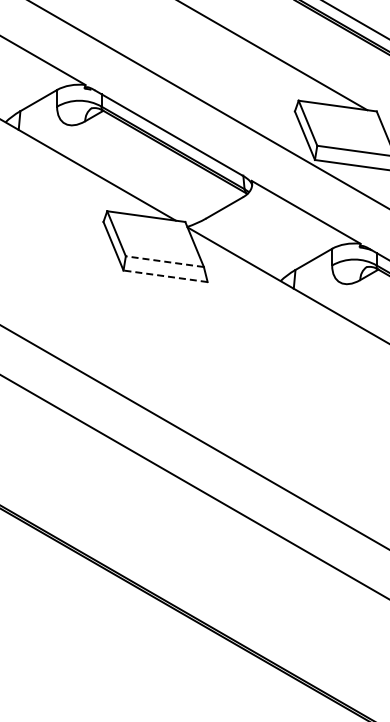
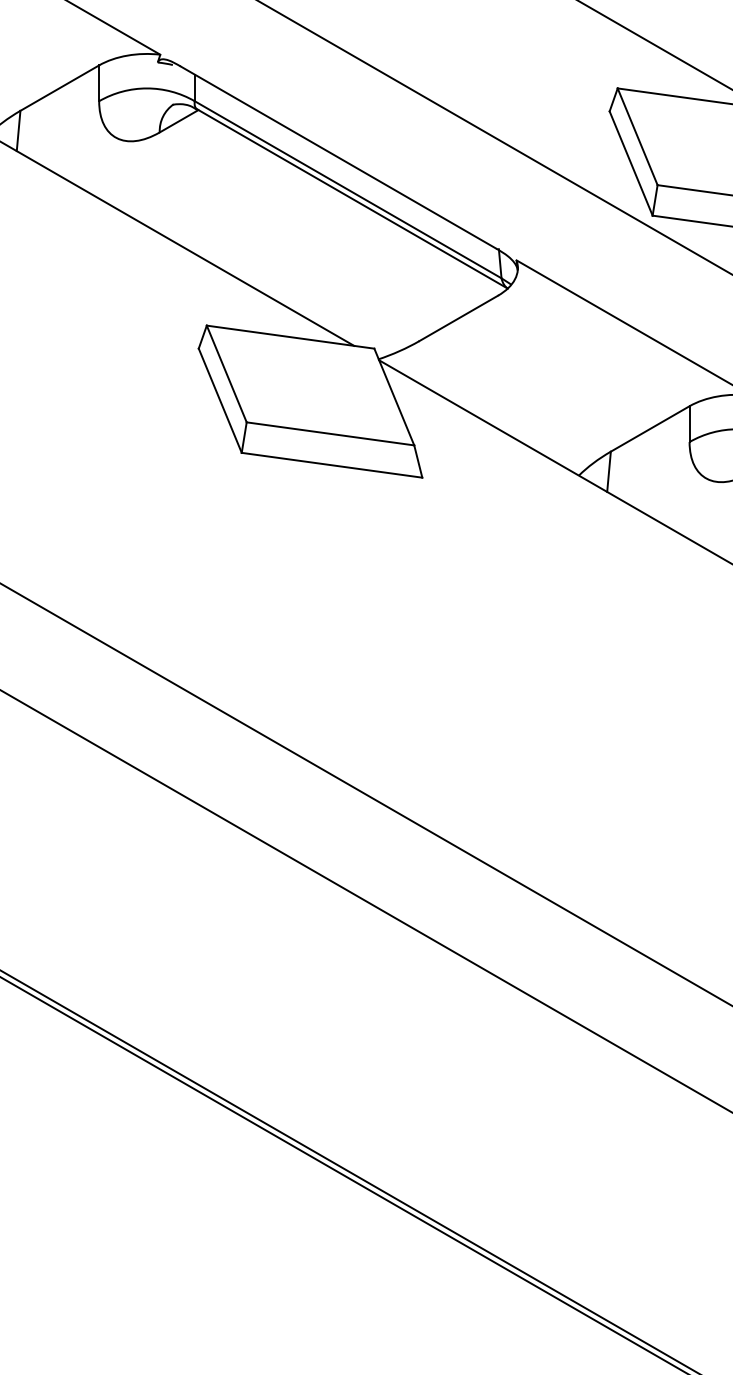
line: (164, 261) -> (329, 433), dashed -> solid
line: (165, 276) -> (331, 465), dashed -> solid

